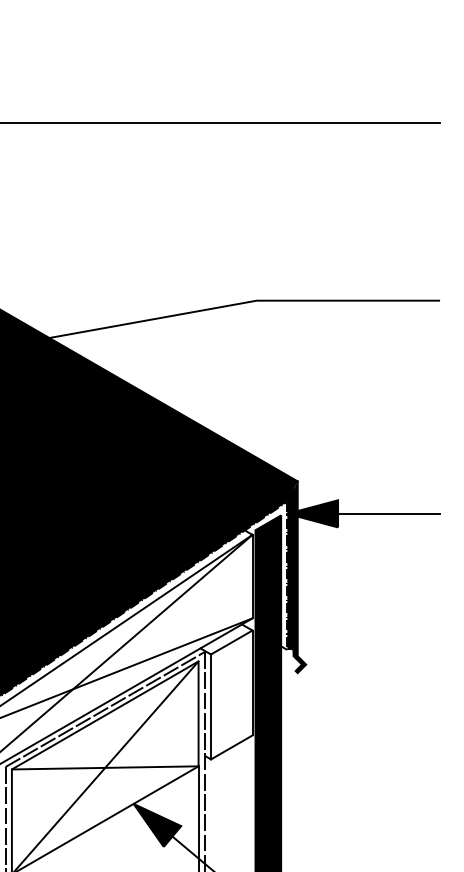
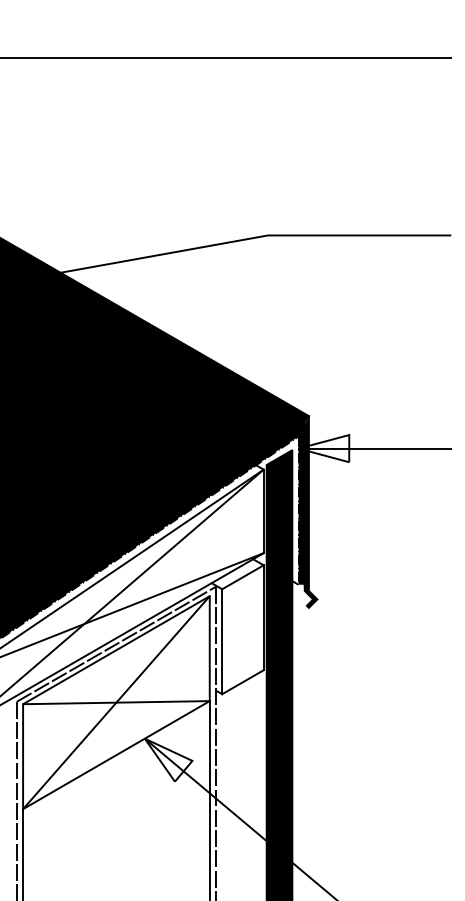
fill: (312, 513) -> (323, 448), removed
fill: (157, 824) -> (168, 759), removed

